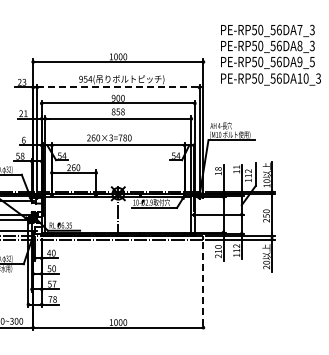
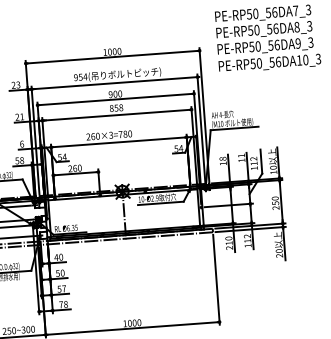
text: (312, 60) -> (310, 41), PE-RP50_56DA9_5 -> PE-RP50_56DA9_3
line: (118, 87) -> (114, 83), dashed -> solid
line: (203, 286) -> (216, 280), dashed -> solid

